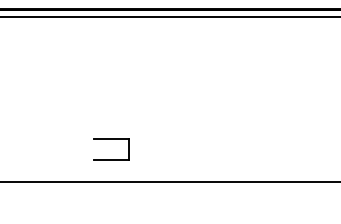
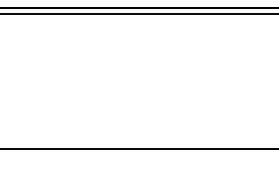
part: (111, 139) -> (91, 114), removed

